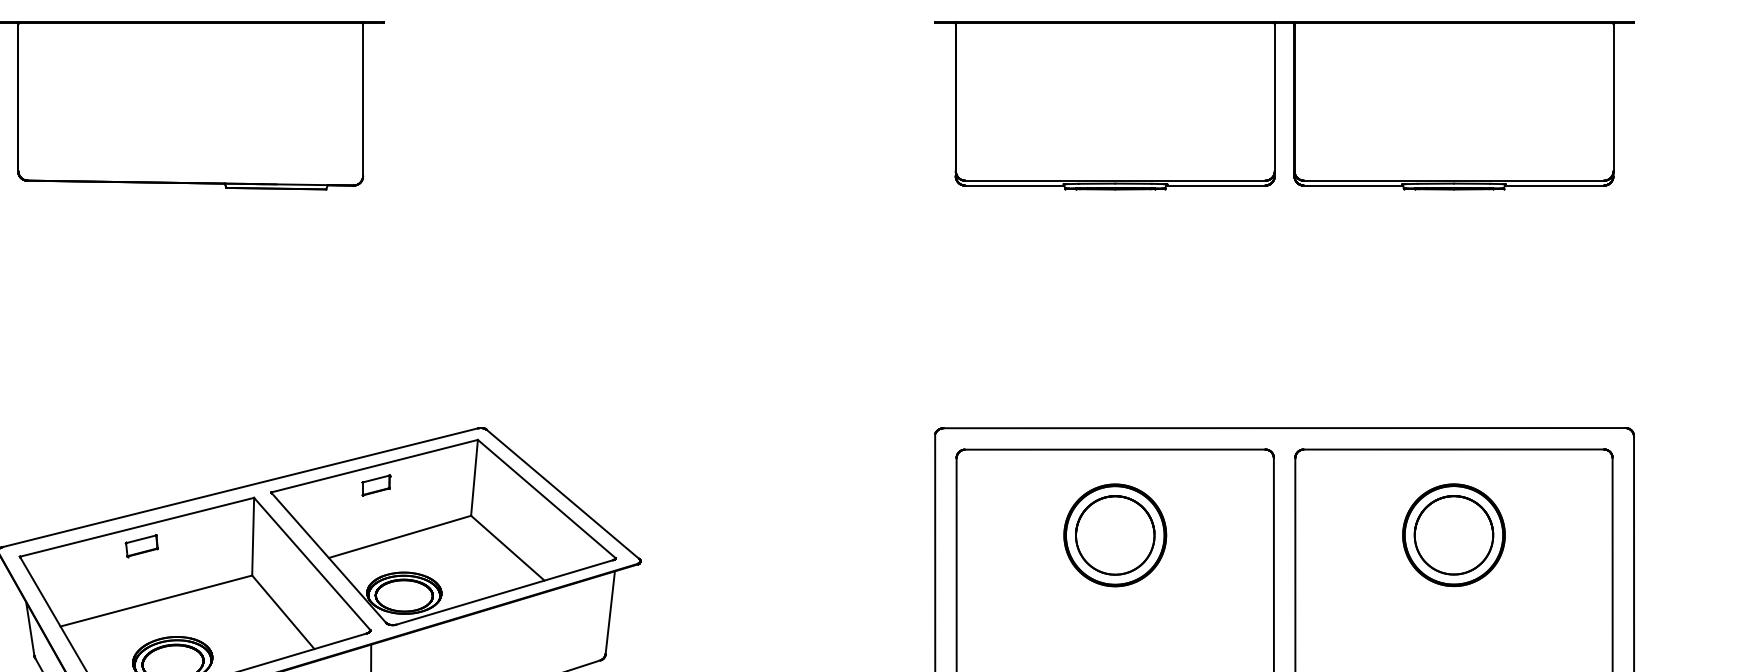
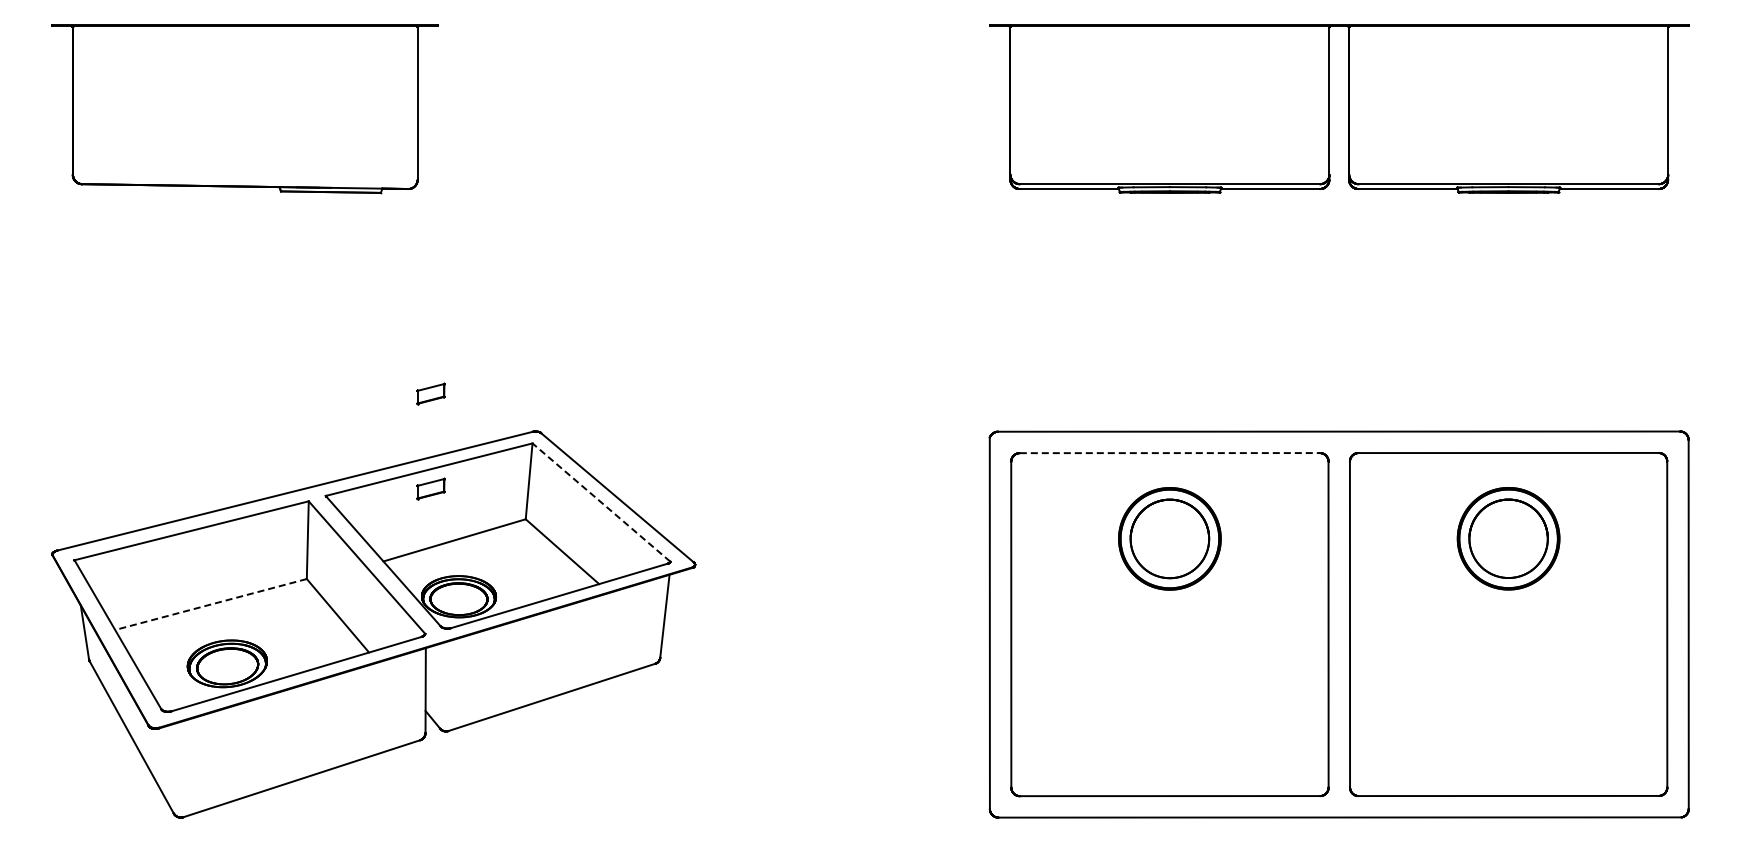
part: (375, 390) -> (430, 393), added
line: (1115, 450) -> (1170, 453), solid -> dashed
line: (546, 499) -> (601, 502), solid -> dashed
part: (141, 546) -> (196, 549), removed
line: (155, 601) -> (210, 604), solid -> dashed

